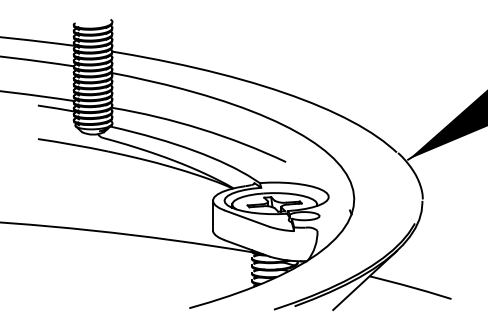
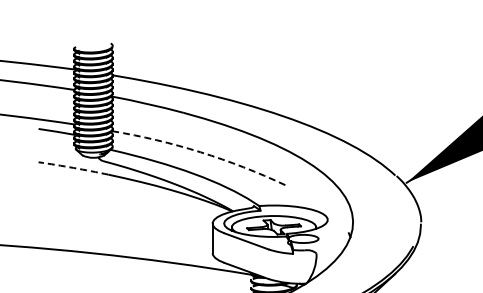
arc: (200, 129) -> (200, 152), solid -> dashed
arc: (73, 144) -> (73, 167), solid -> dashed

